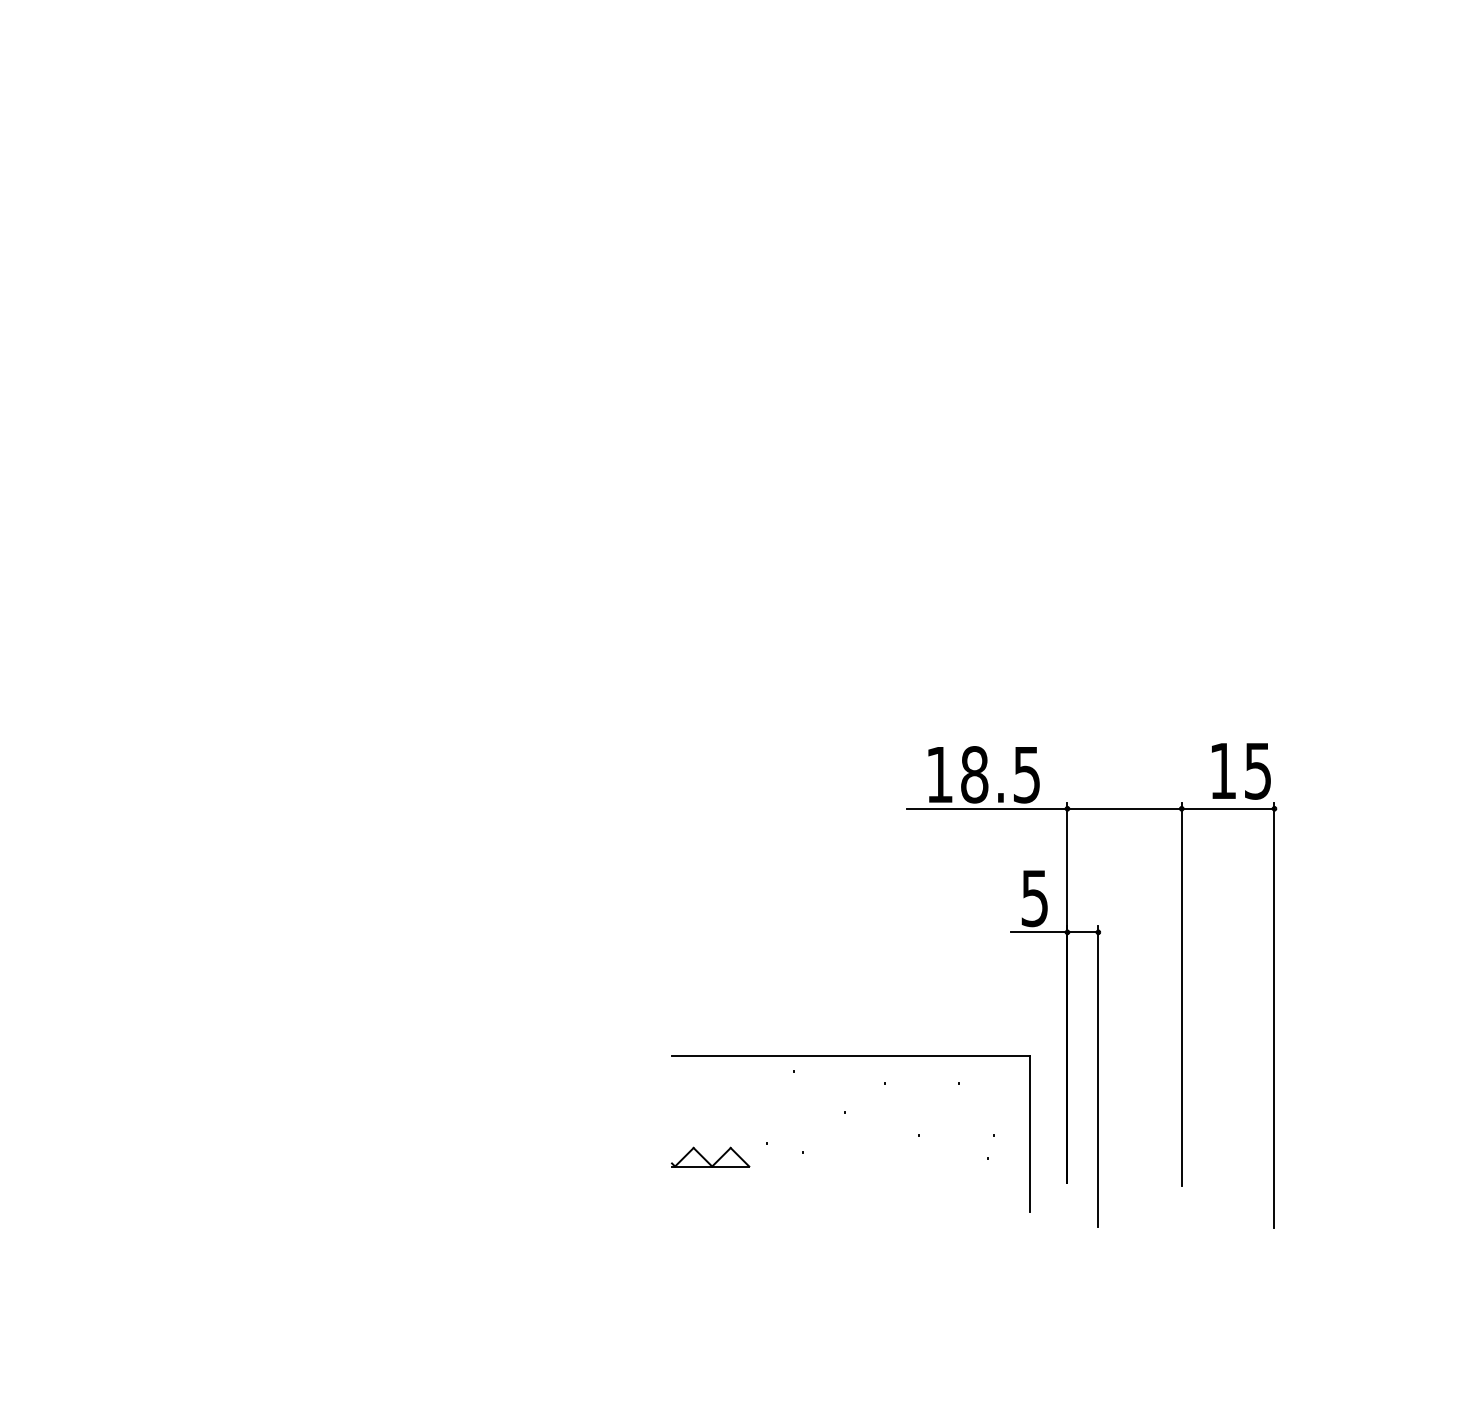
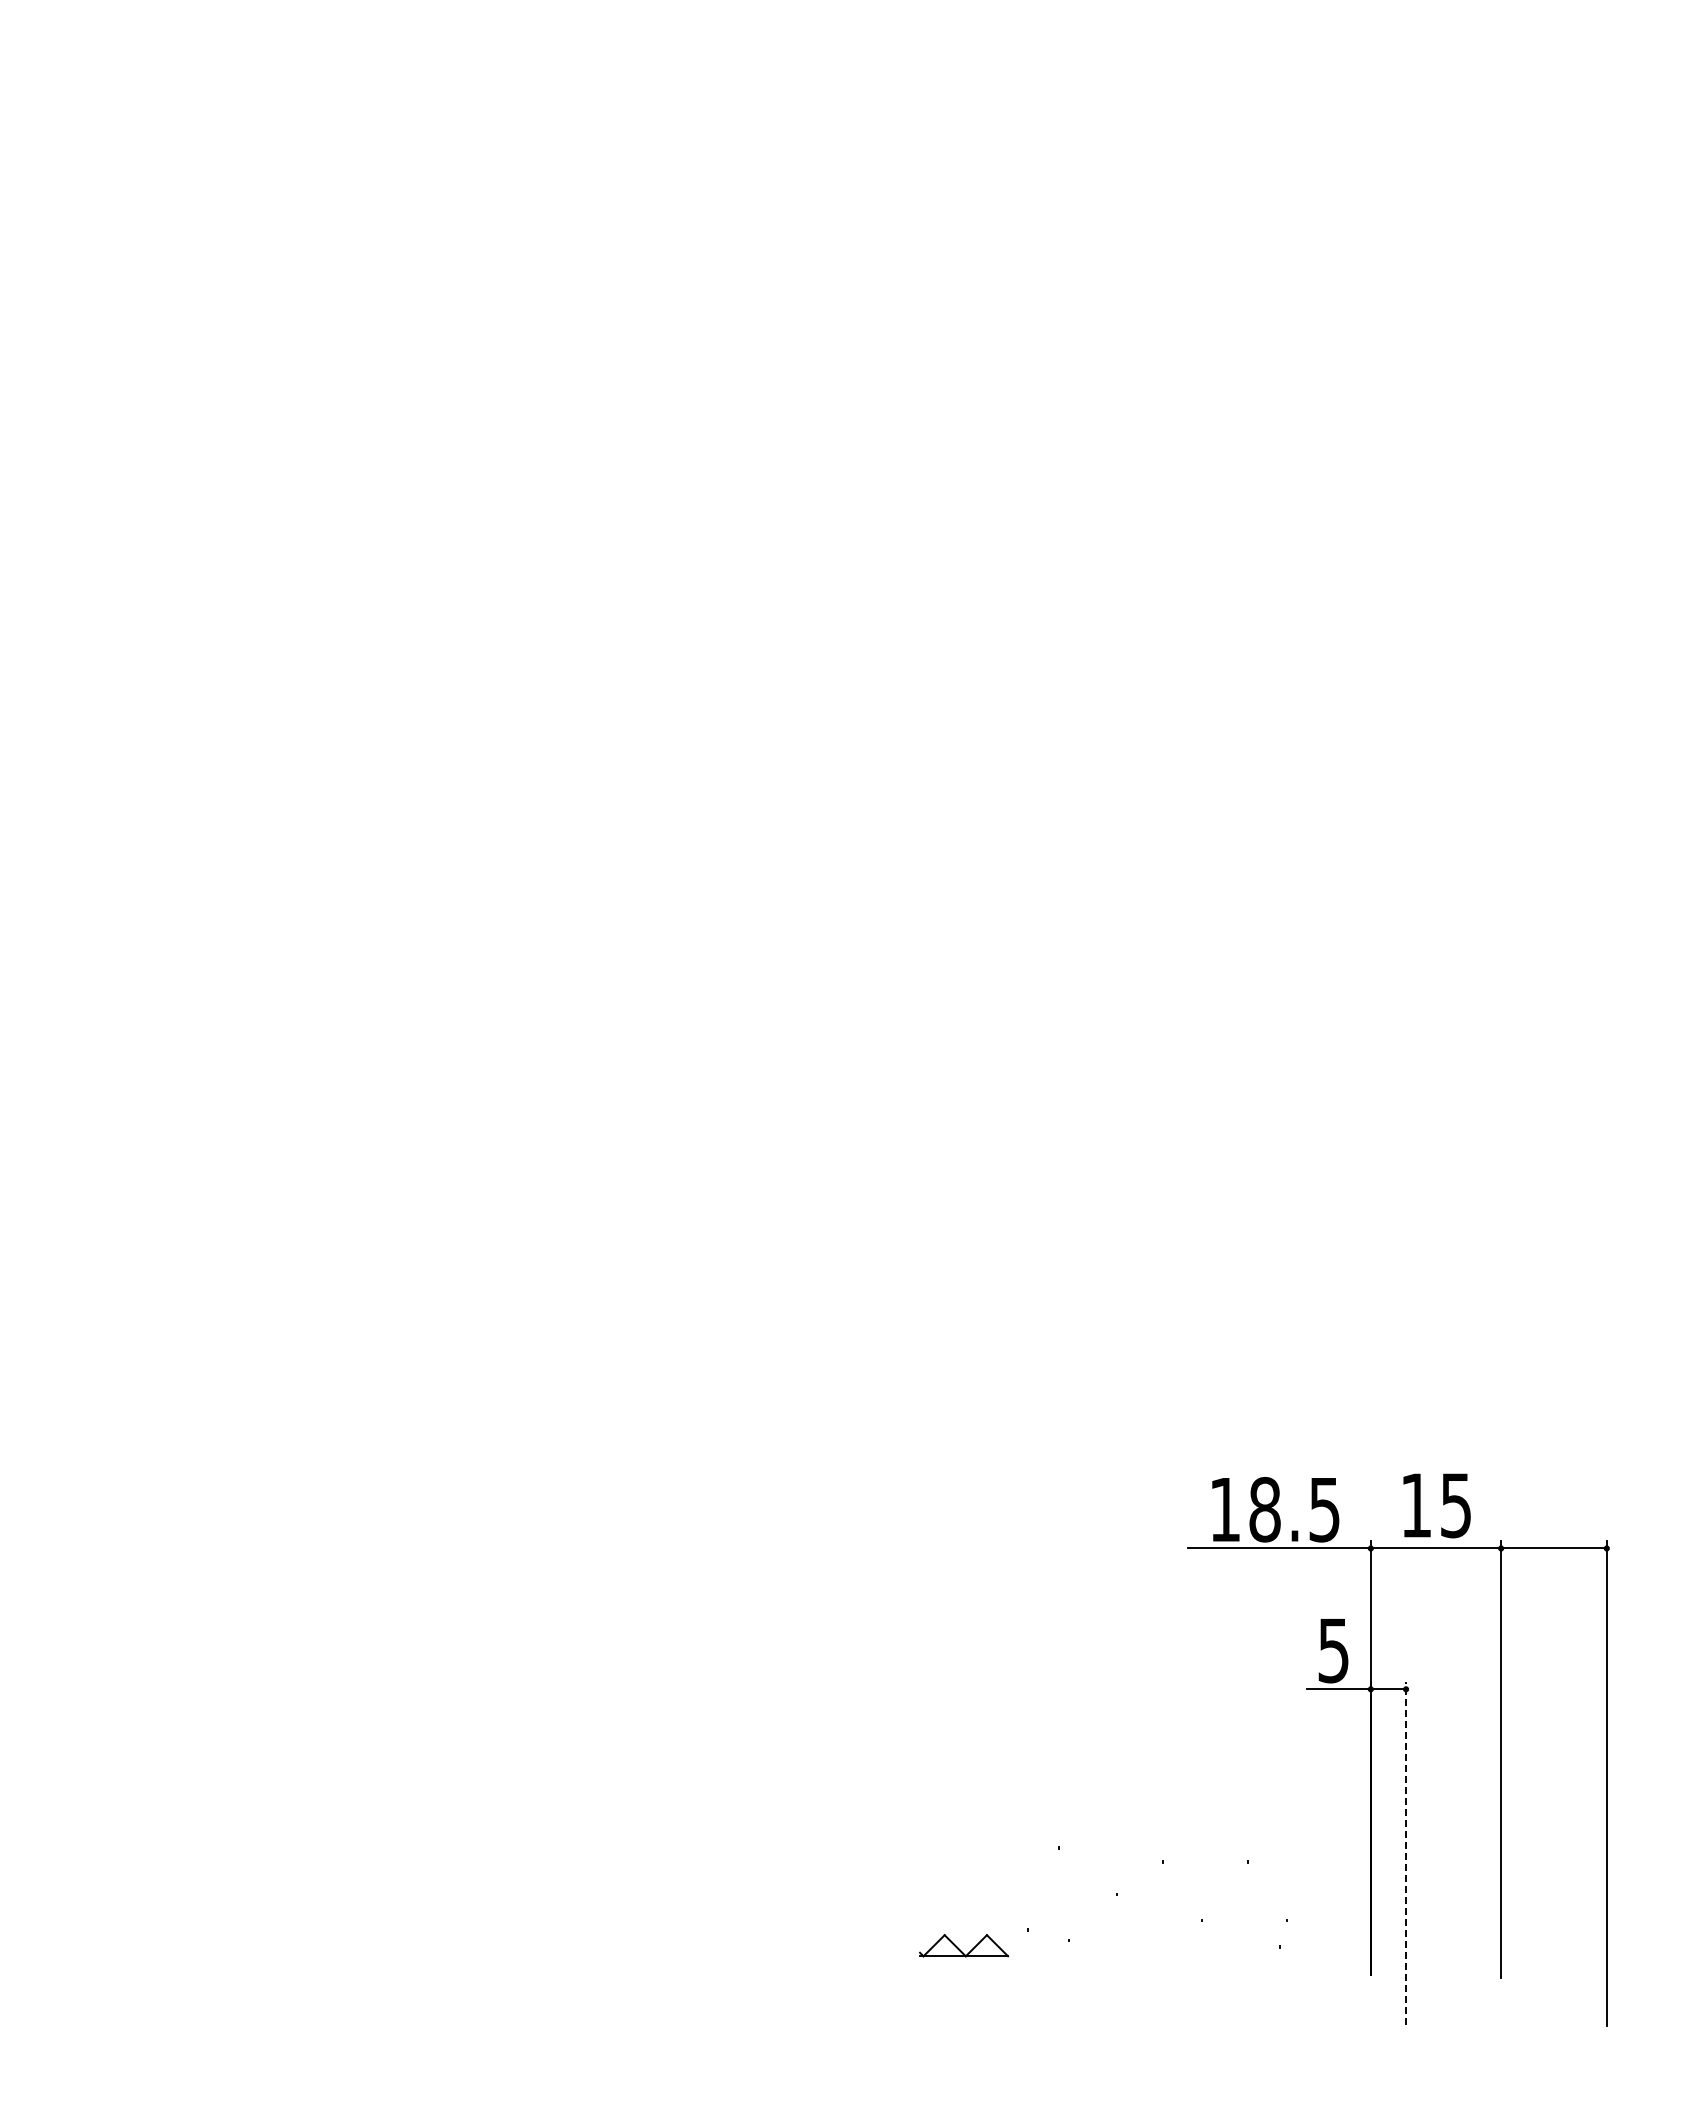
text: (1240, 771) -> (1436, 1505), moved
part: (851, 1056) -> (1124, 1830), removed
line: (1098, 1076) -> (1406, 1853), solid -> dashed

